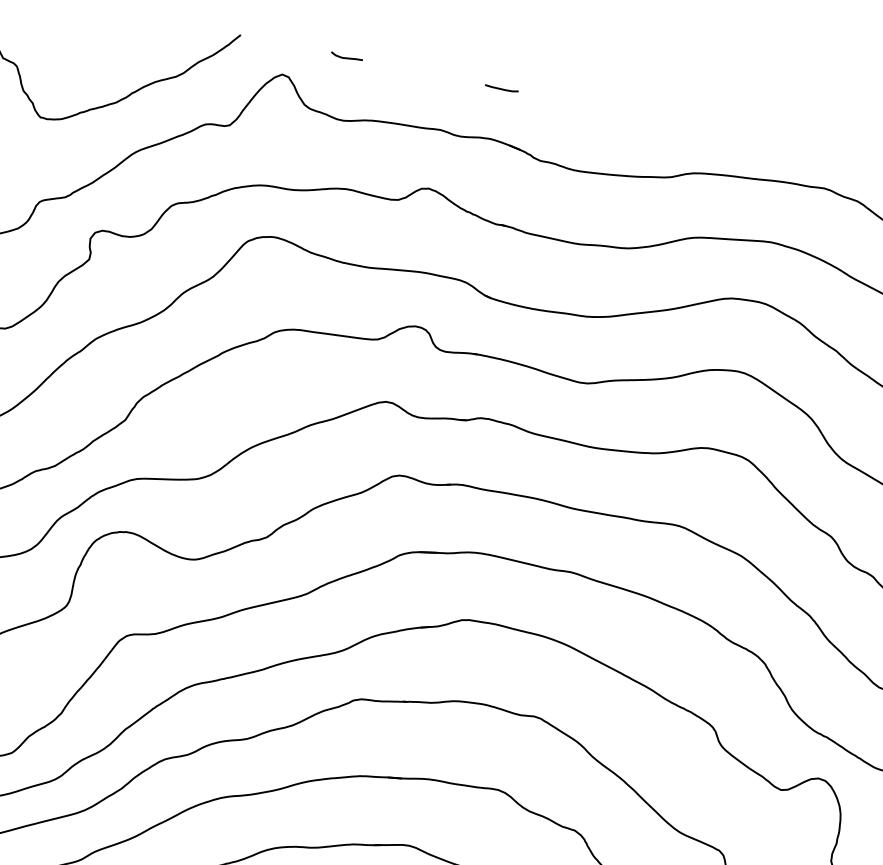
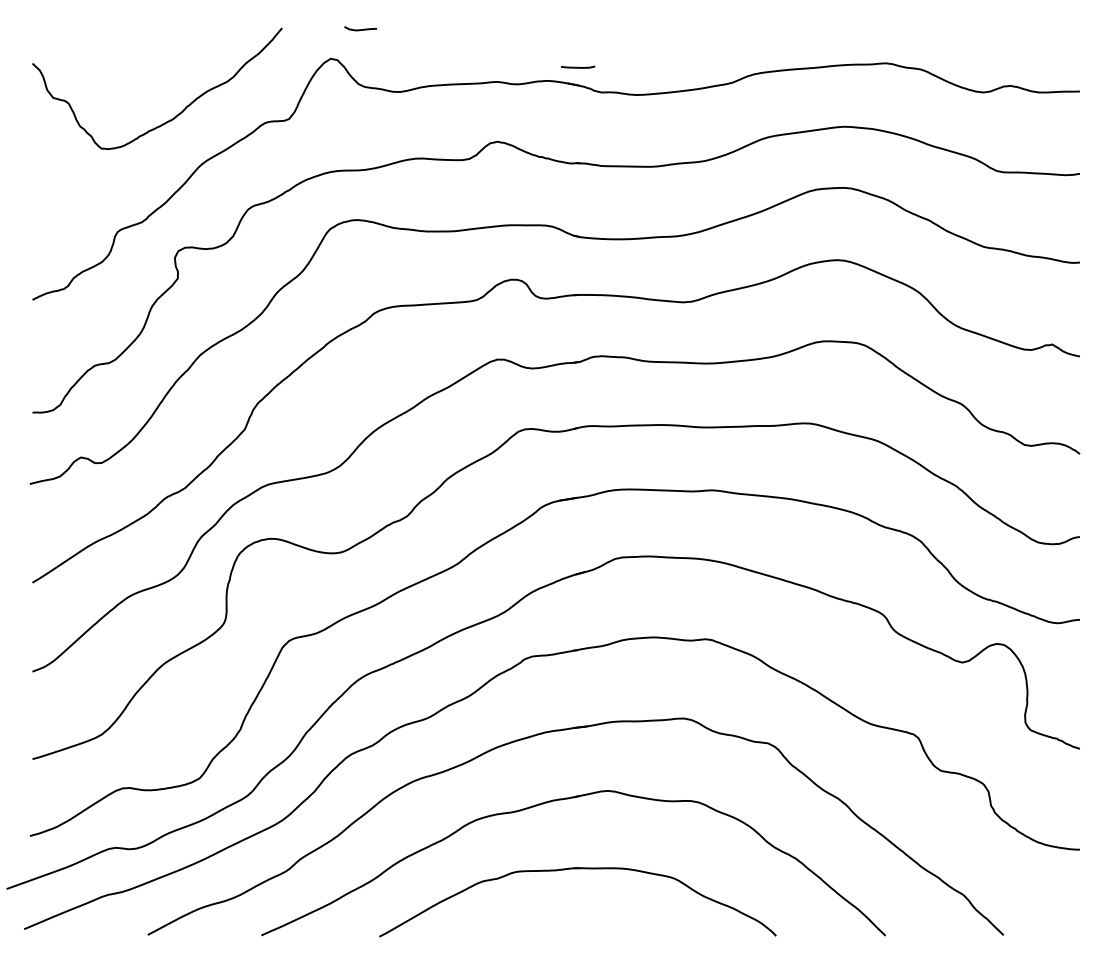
curve: (346, 57) -> (360, 29), moved
line: (502, 88) -> (578, 66), moved

